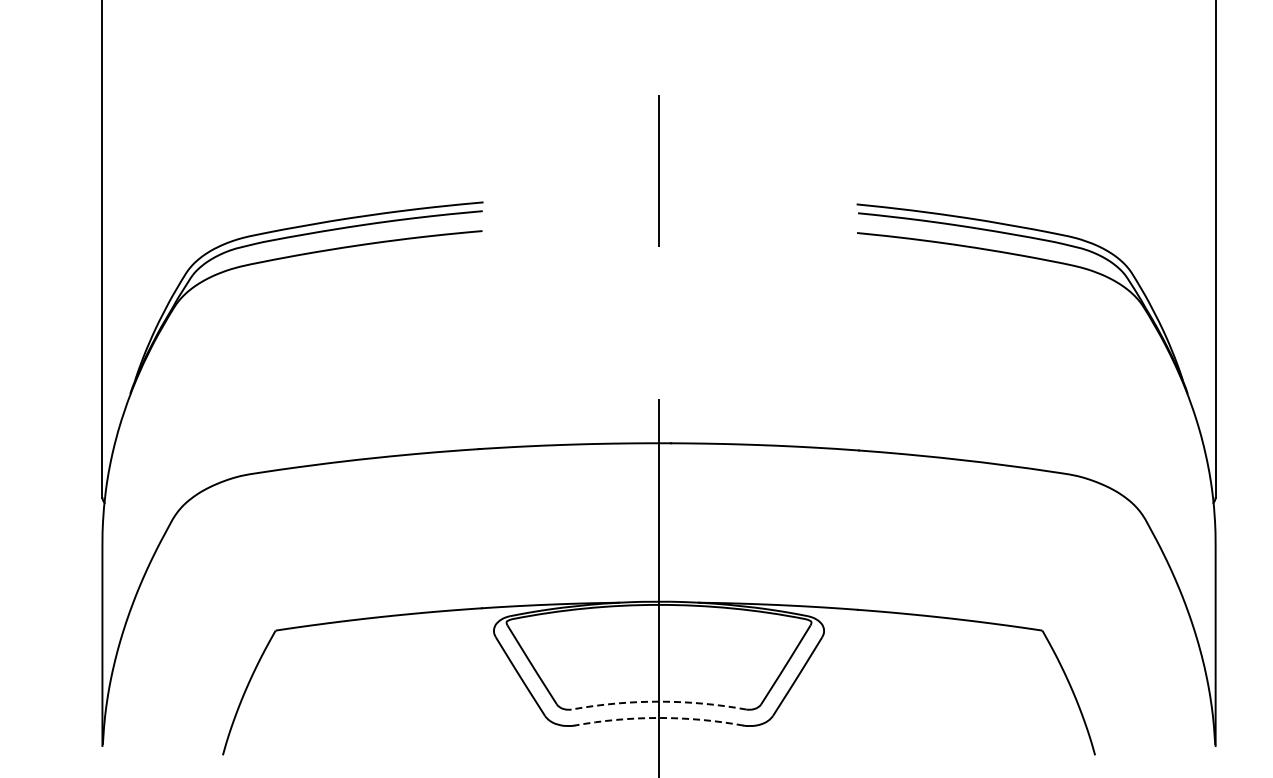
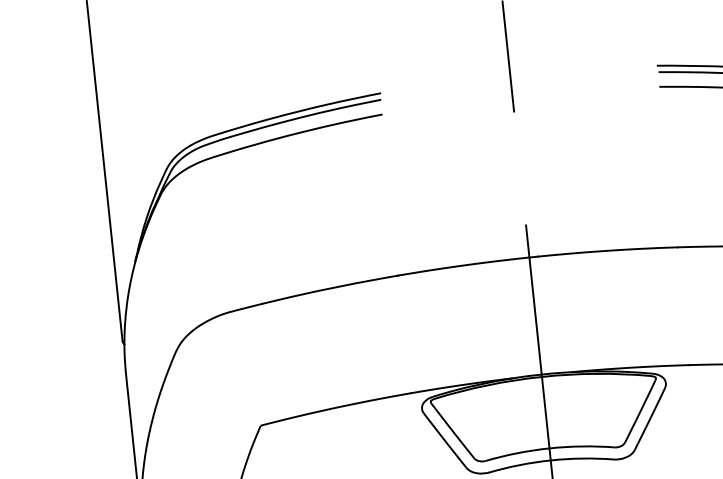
arc: (659, 701) -> (549, 448), dashed -> solid
arc: (659, 717) -> (551, 460), dashed -> solid

